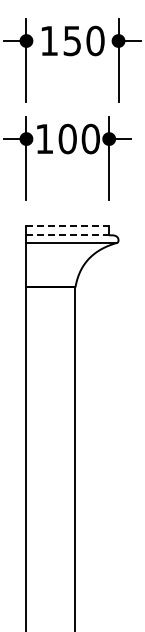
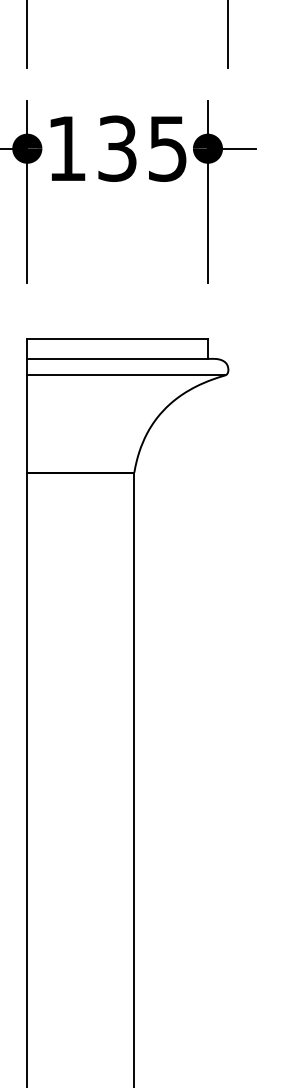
text: (78, 138) -> (140, 147), 100 -> 135
line: (68, 226) -> (119, 339), dashed -> solid
line: (68, 235) -> (119, 359), dashed -> solid

